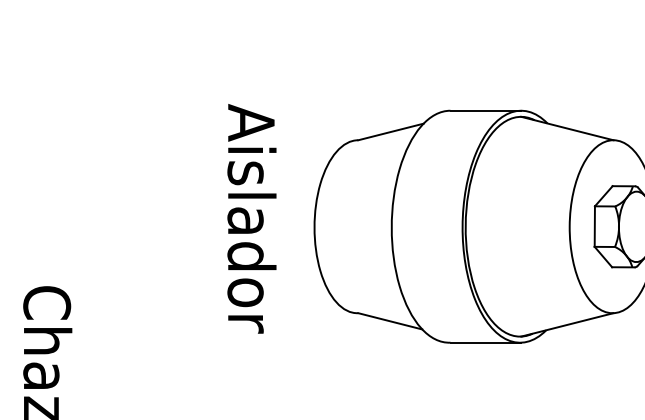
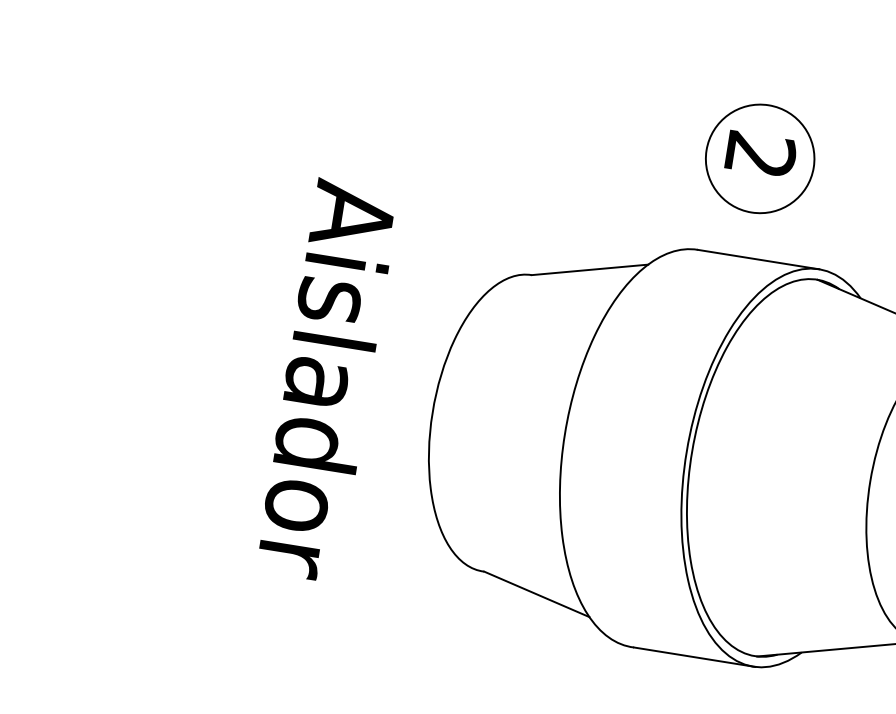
part: (477, 53) -> (759, 159), added

